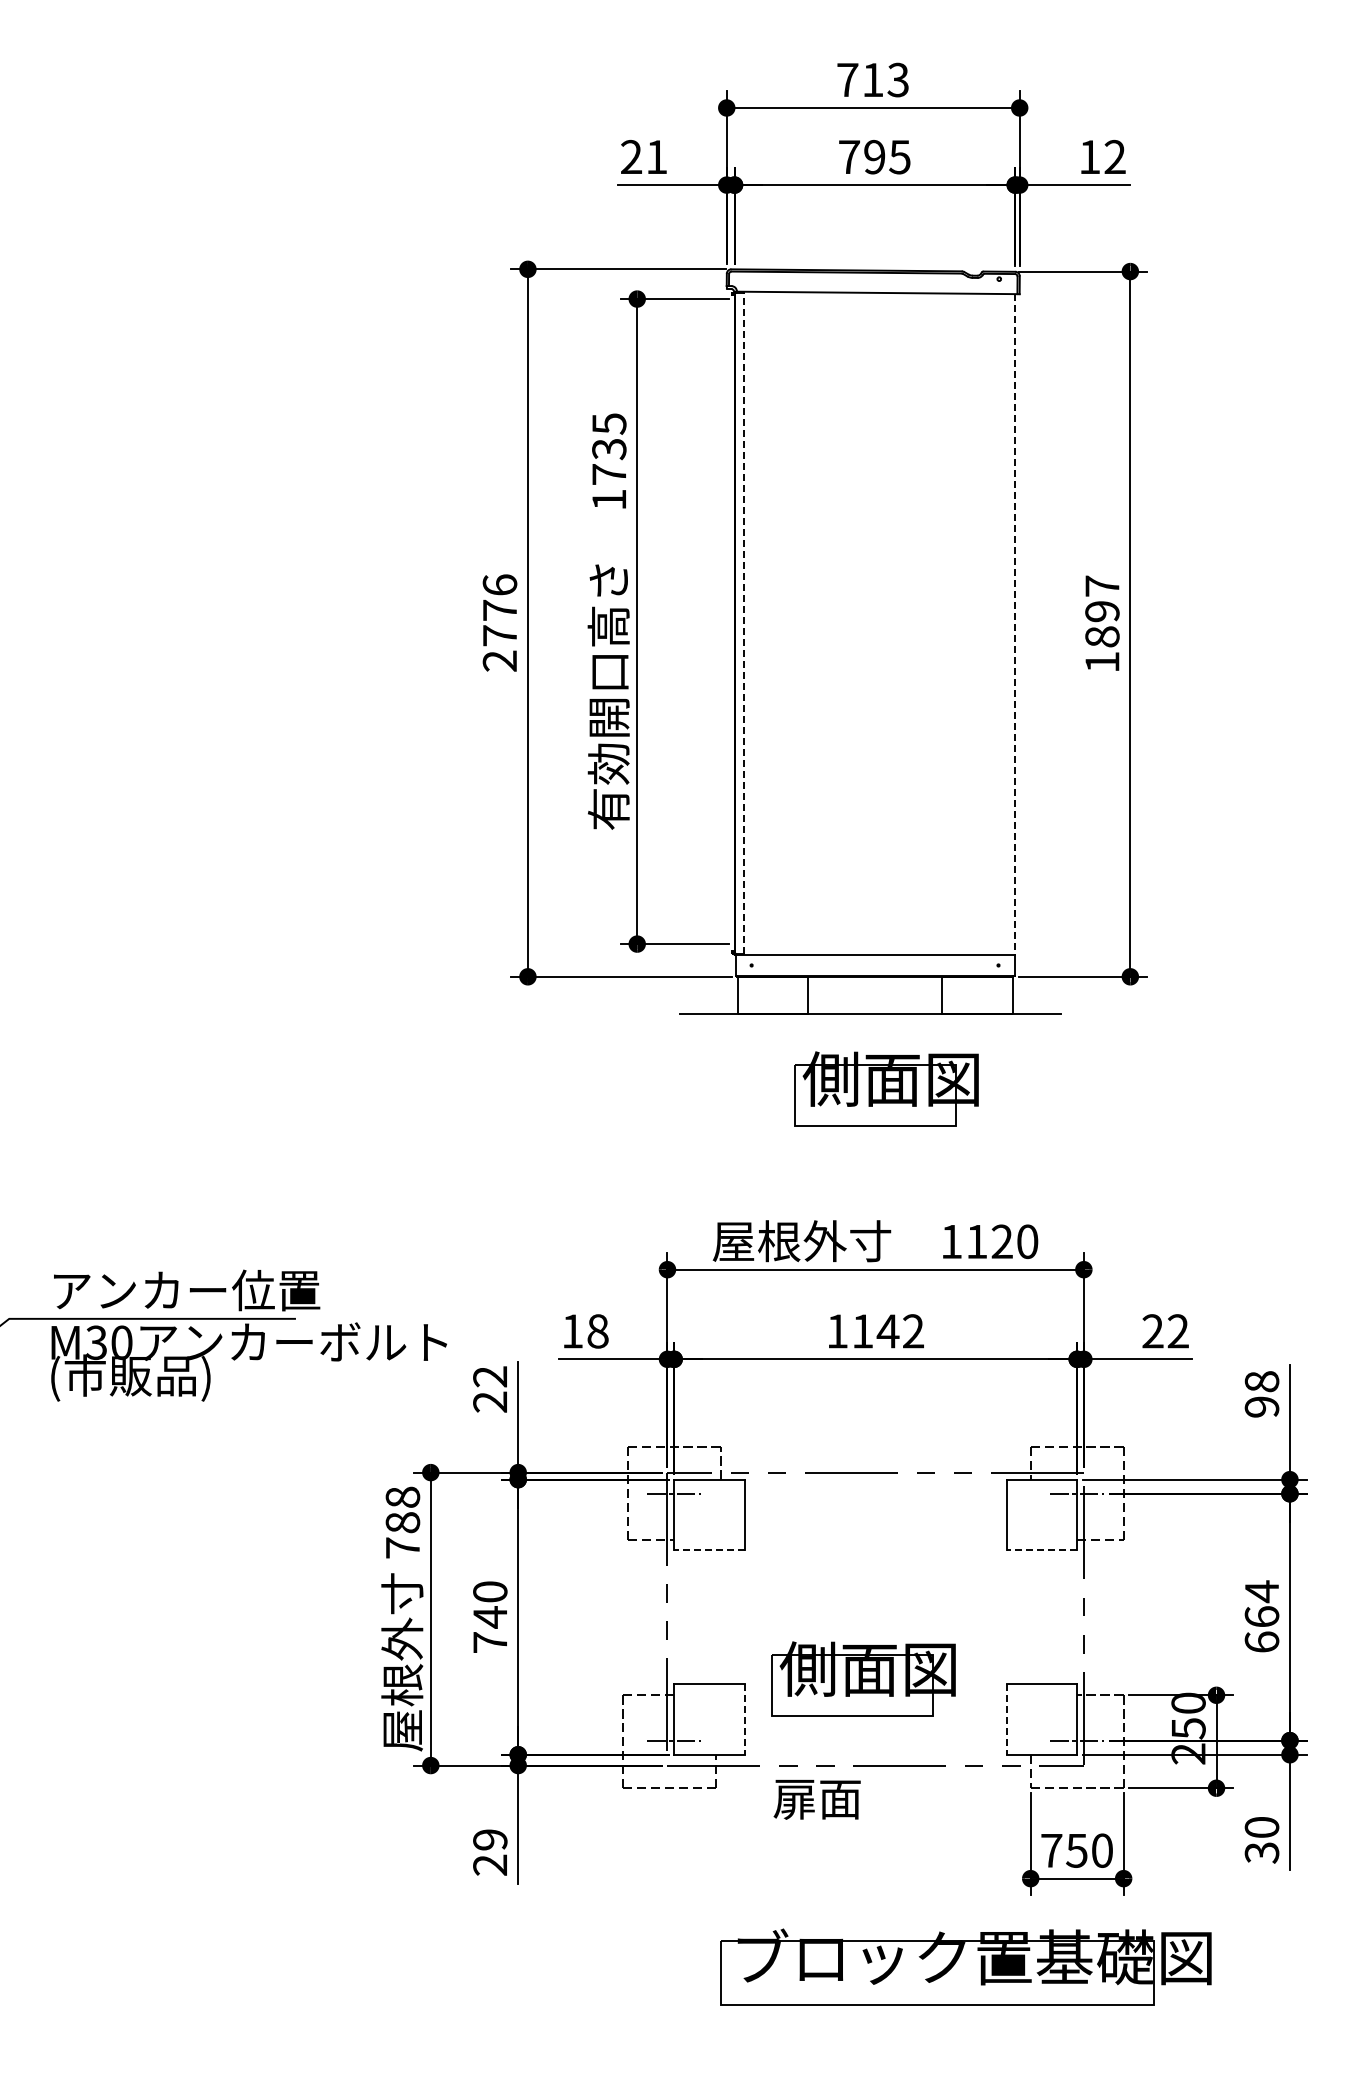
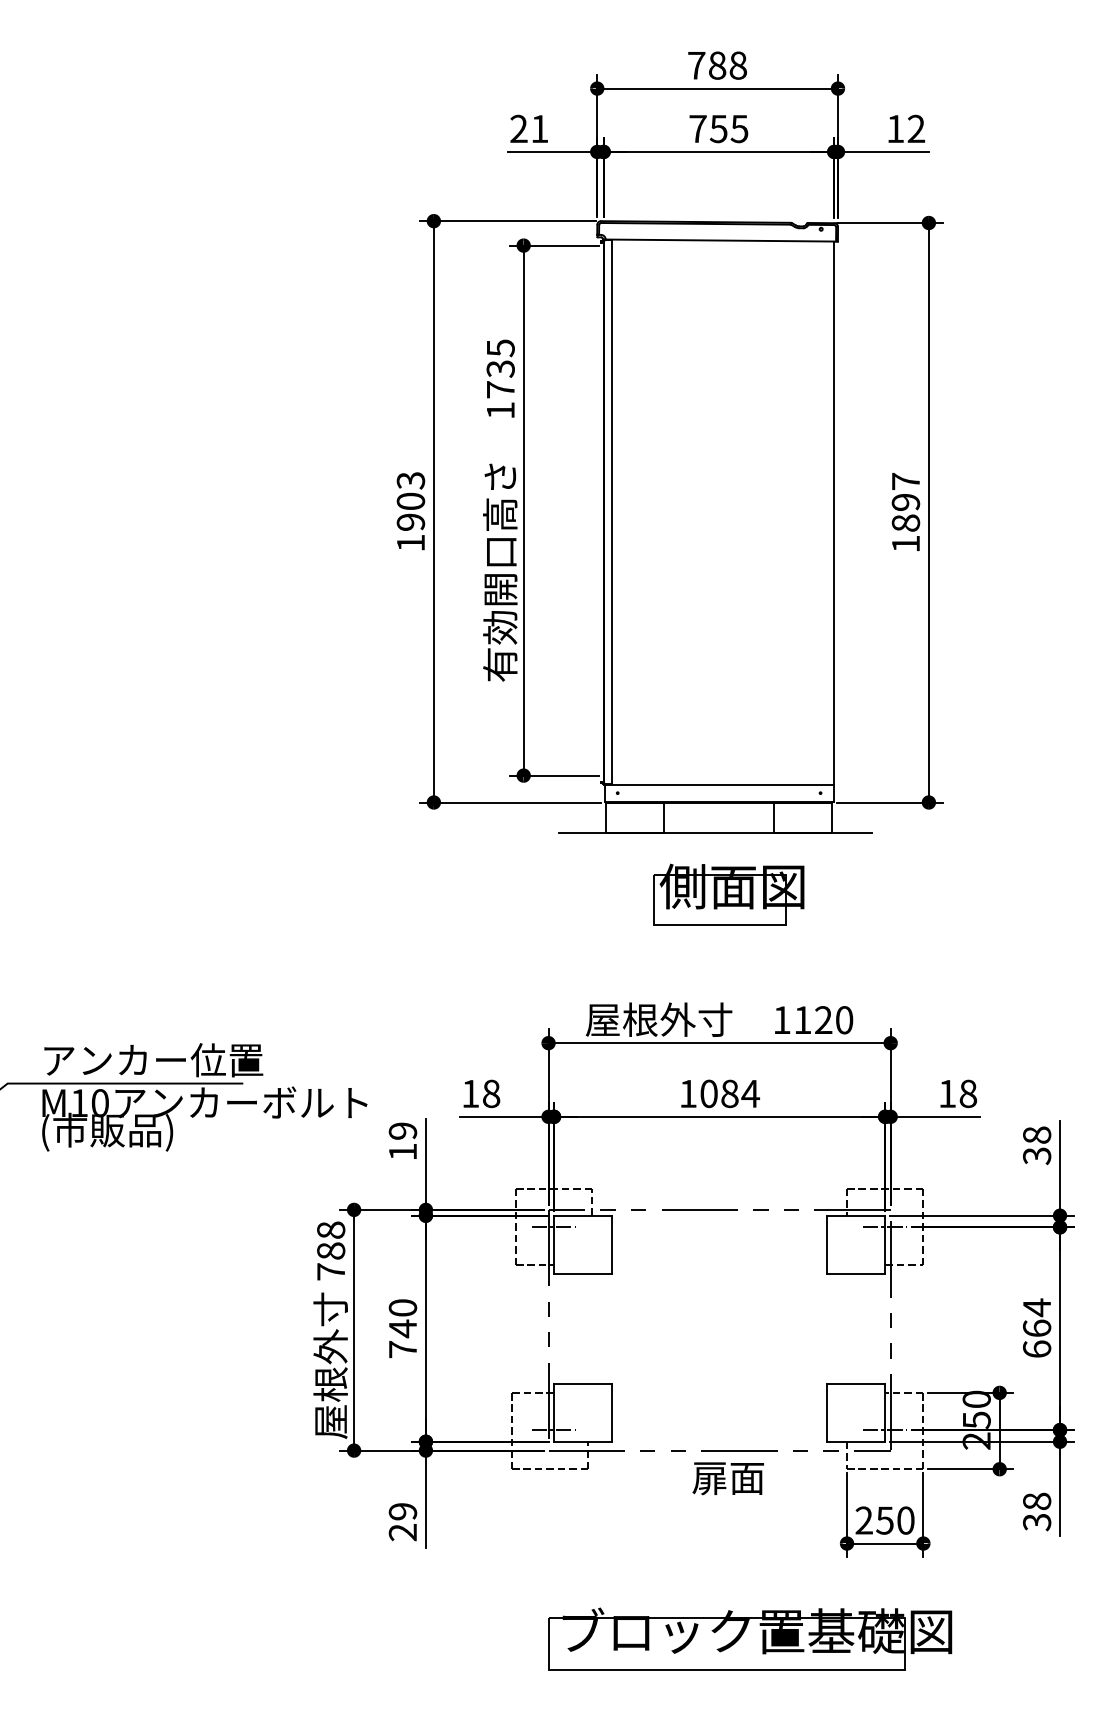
text: (885, 79) -> (727, 65), 713 -> 788
text: (874, 156) -> (718, 128), 795 -> 755
text: (499, 622) -> (410, 511), 2776 -> 1903
line: (744, 623) -> (611, 512), dashed -> solid
line: (1015, 624) -> (834, 513), dashed -> solid
text: (888, 1331) -> (730, 1093), 1142 -> 1084
text: (1165, 1331) -> (957, 1093), 22 -> 18
text: (96, 1342) -> (79, 1102), M30 -> M10
text: (490, 1389) -> (403, 1141), 22 -> 19
text: (1262, 1407) -> (1037, 1156), 98 -> 38
line: (708, 1550) -> (582, 1273), dashed -> solid
line: (1041, 1550) -> (855, 1273), dashed -> solid
part: (863, 1678) -> (709, 1379), removed
line: (744, 1719) -> (611, 1412), dashed -> solid
line: (1006, 1719) -> (827, 1412), dashed -> solid
text: (816, 1799) -> (727, 1478), moved
text: (1261, 1826) -> (1036, 1500), 30 -> 38
text: (1051, 1850) -> (864, 1520), 750 -> 250
part: (965, 1966) -> (749, 1638), moved

